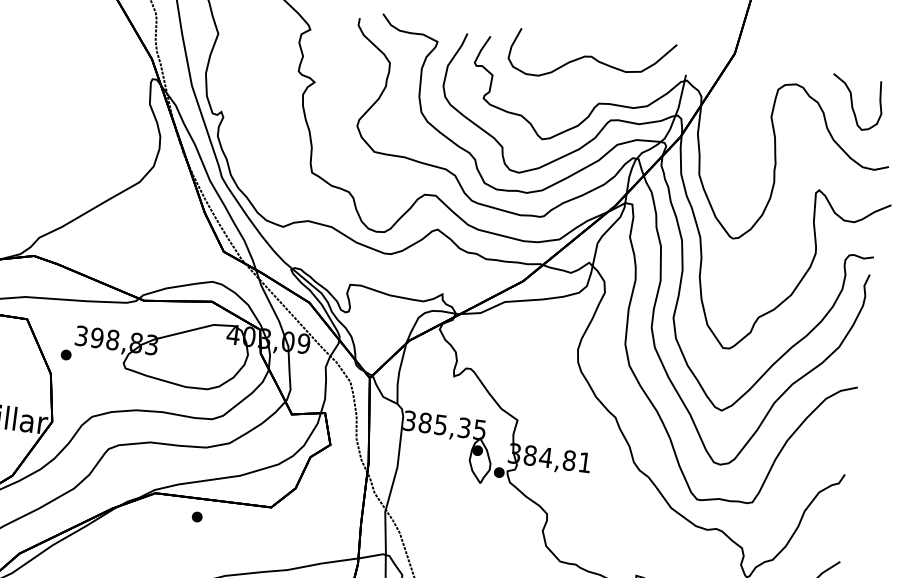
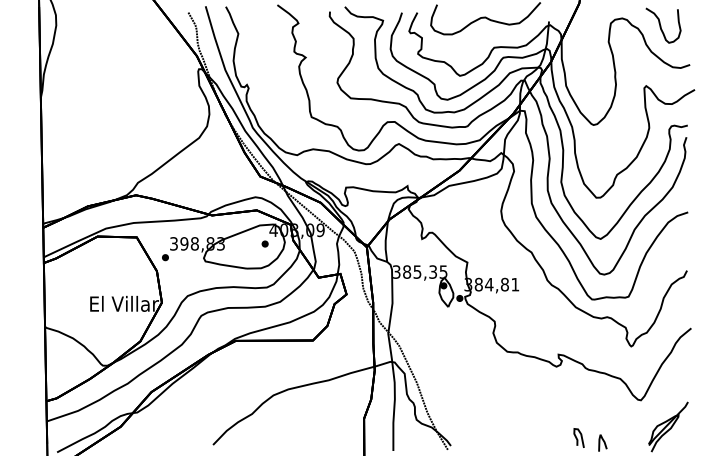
part: (196, 516) -> (264, 243), moved

